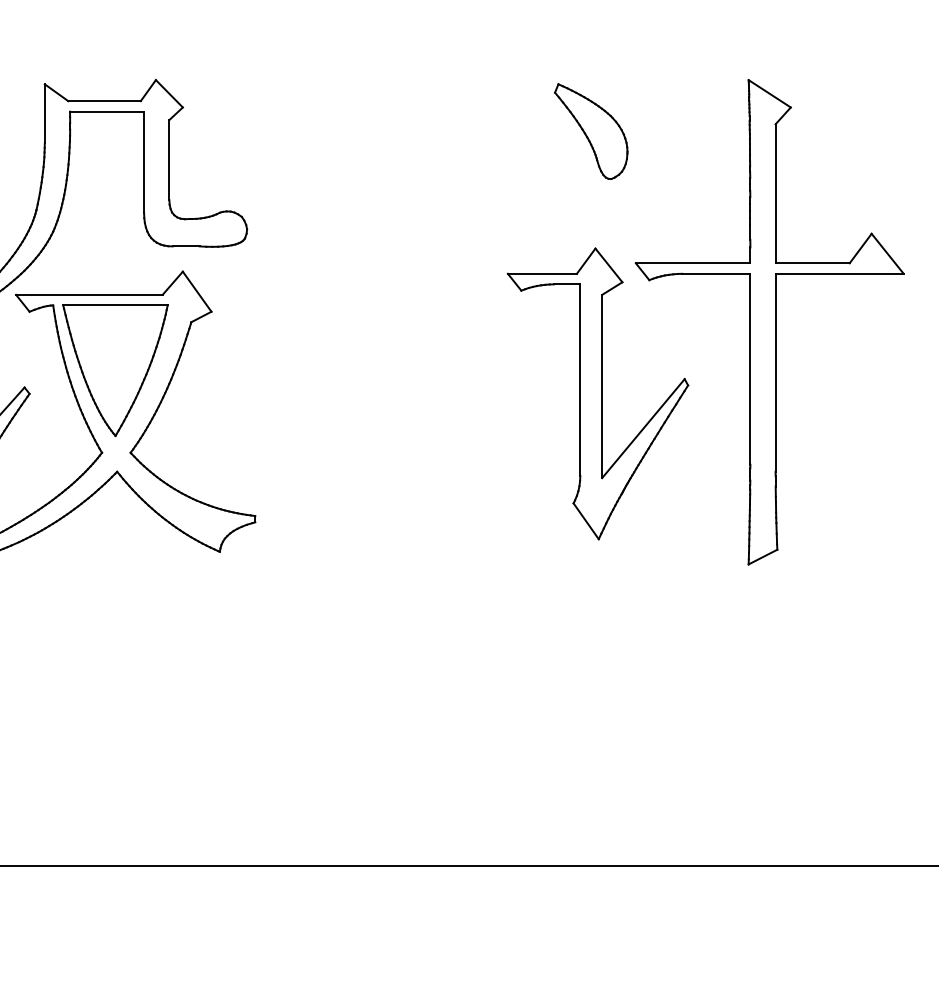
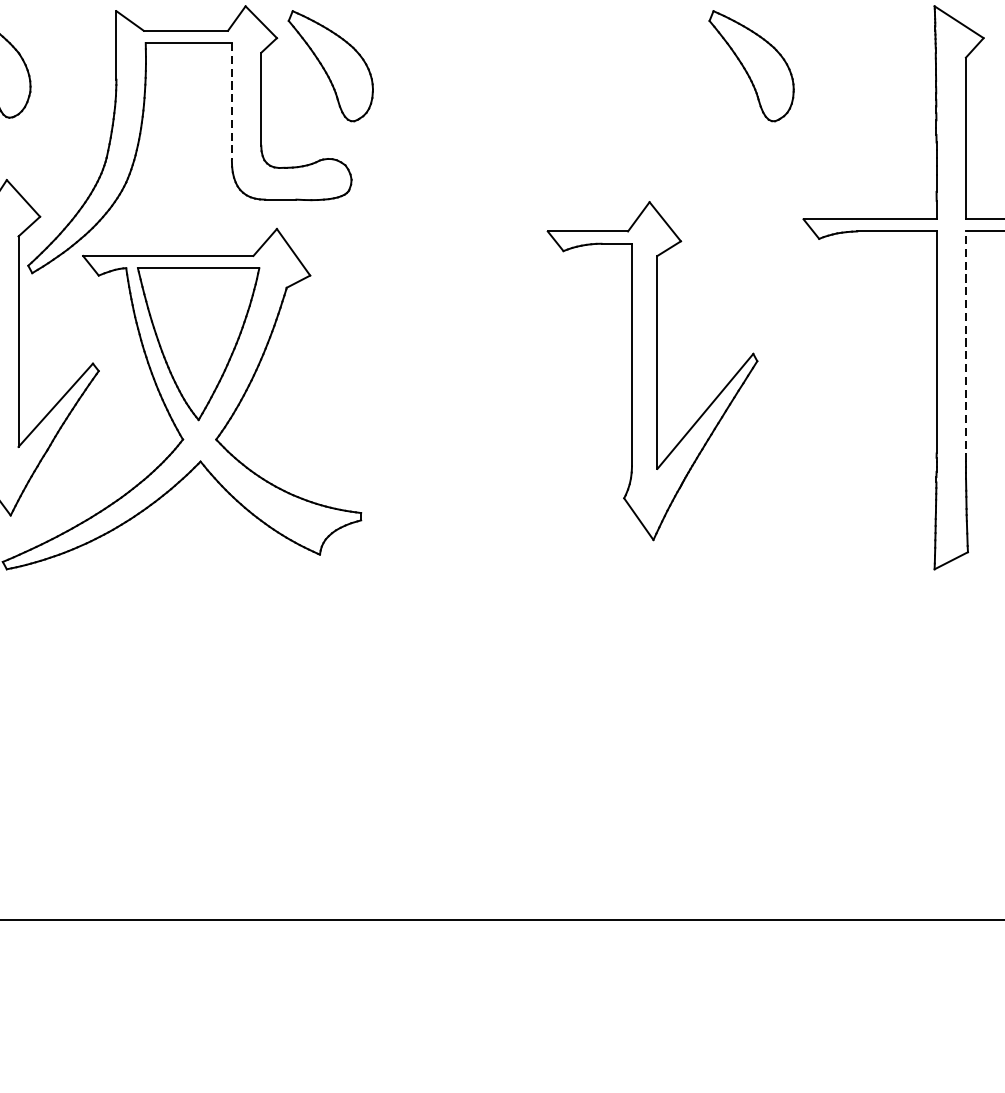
part: (229, 131) -> (331, 66), added
line: (144, 162) -> (232, 102), solid -> dashed
line: (775, 372) -> (965, 346), solid -> dashed
part: (597, 393) -> (651, 370), moved

